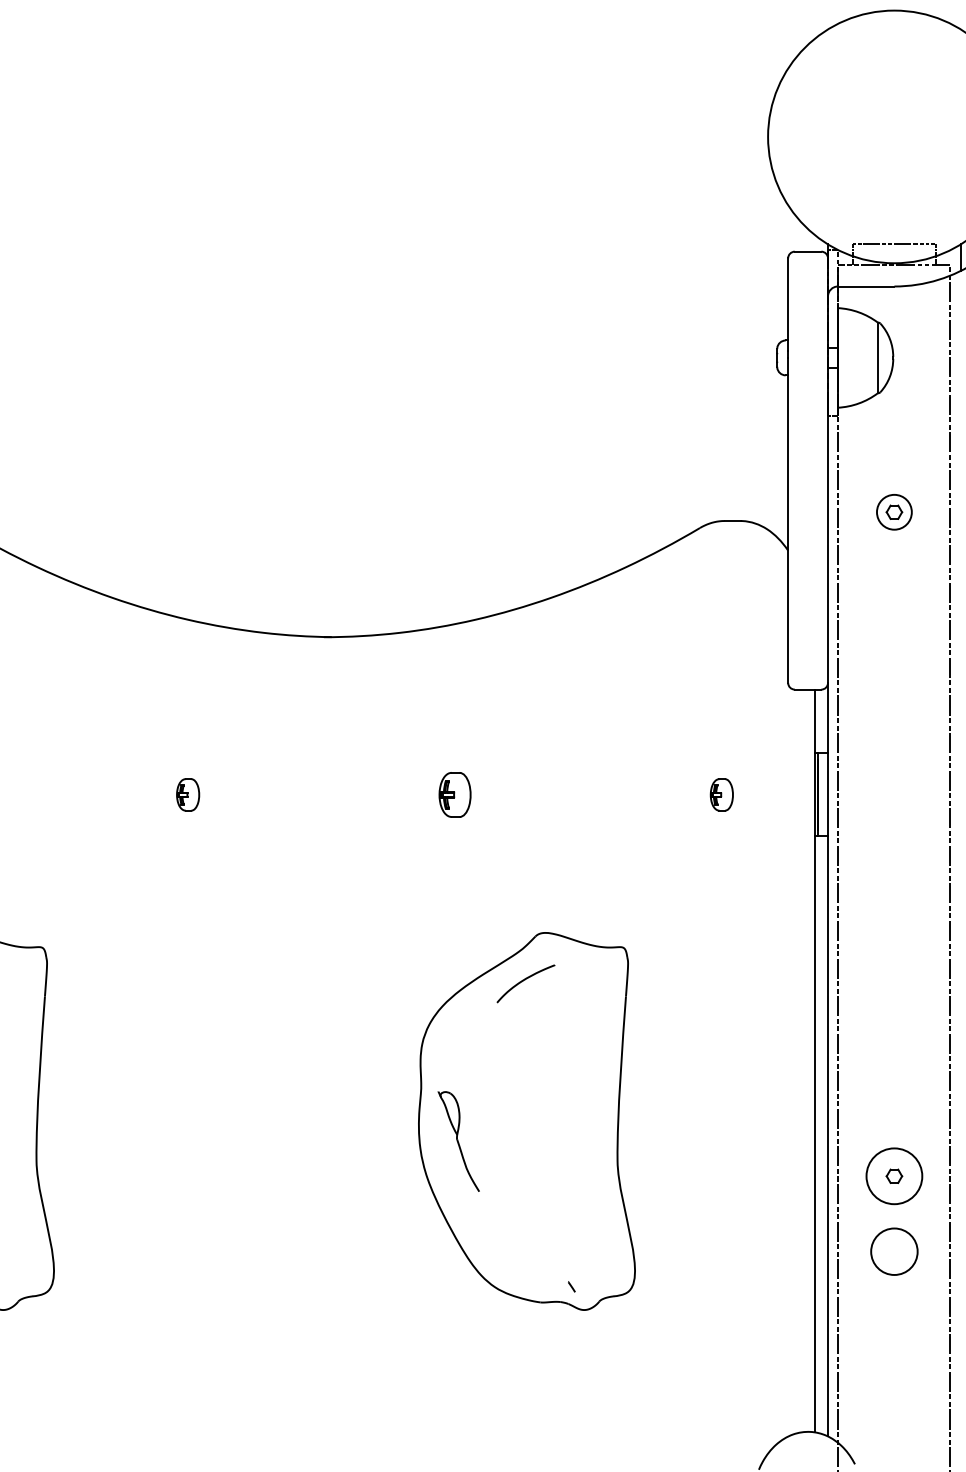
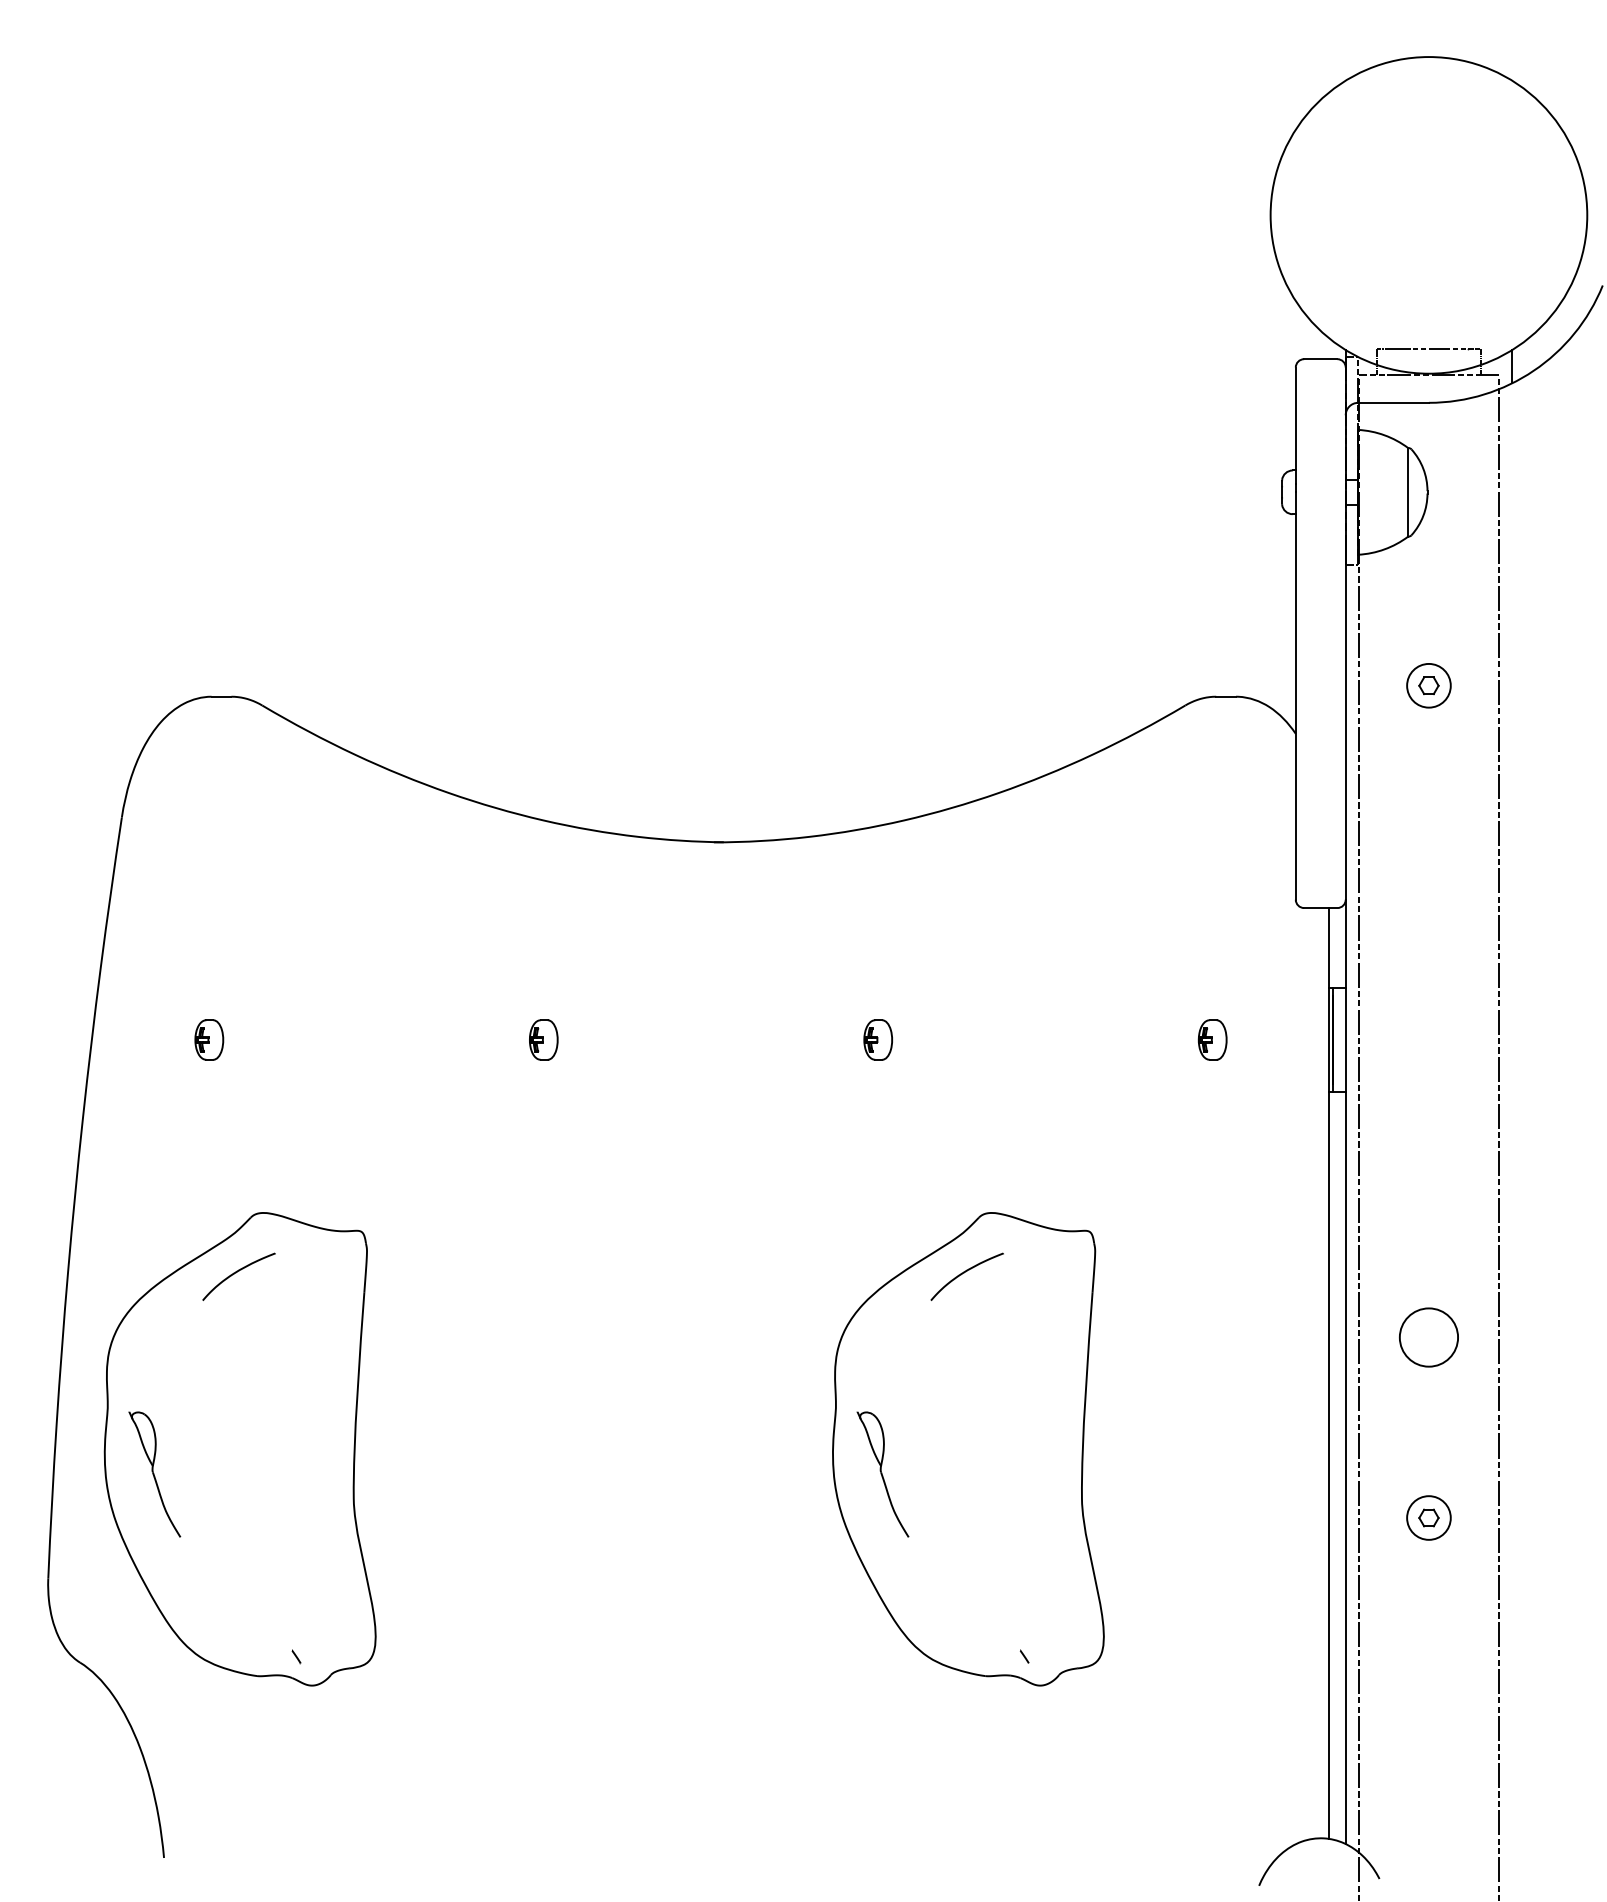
part: (454, 794) -> (877, 1039), size x0.71
circle: (894, 1175) -> (1428, 1517), size x0.62
circle: (894, 1251) -> (1428, 1337), moved

